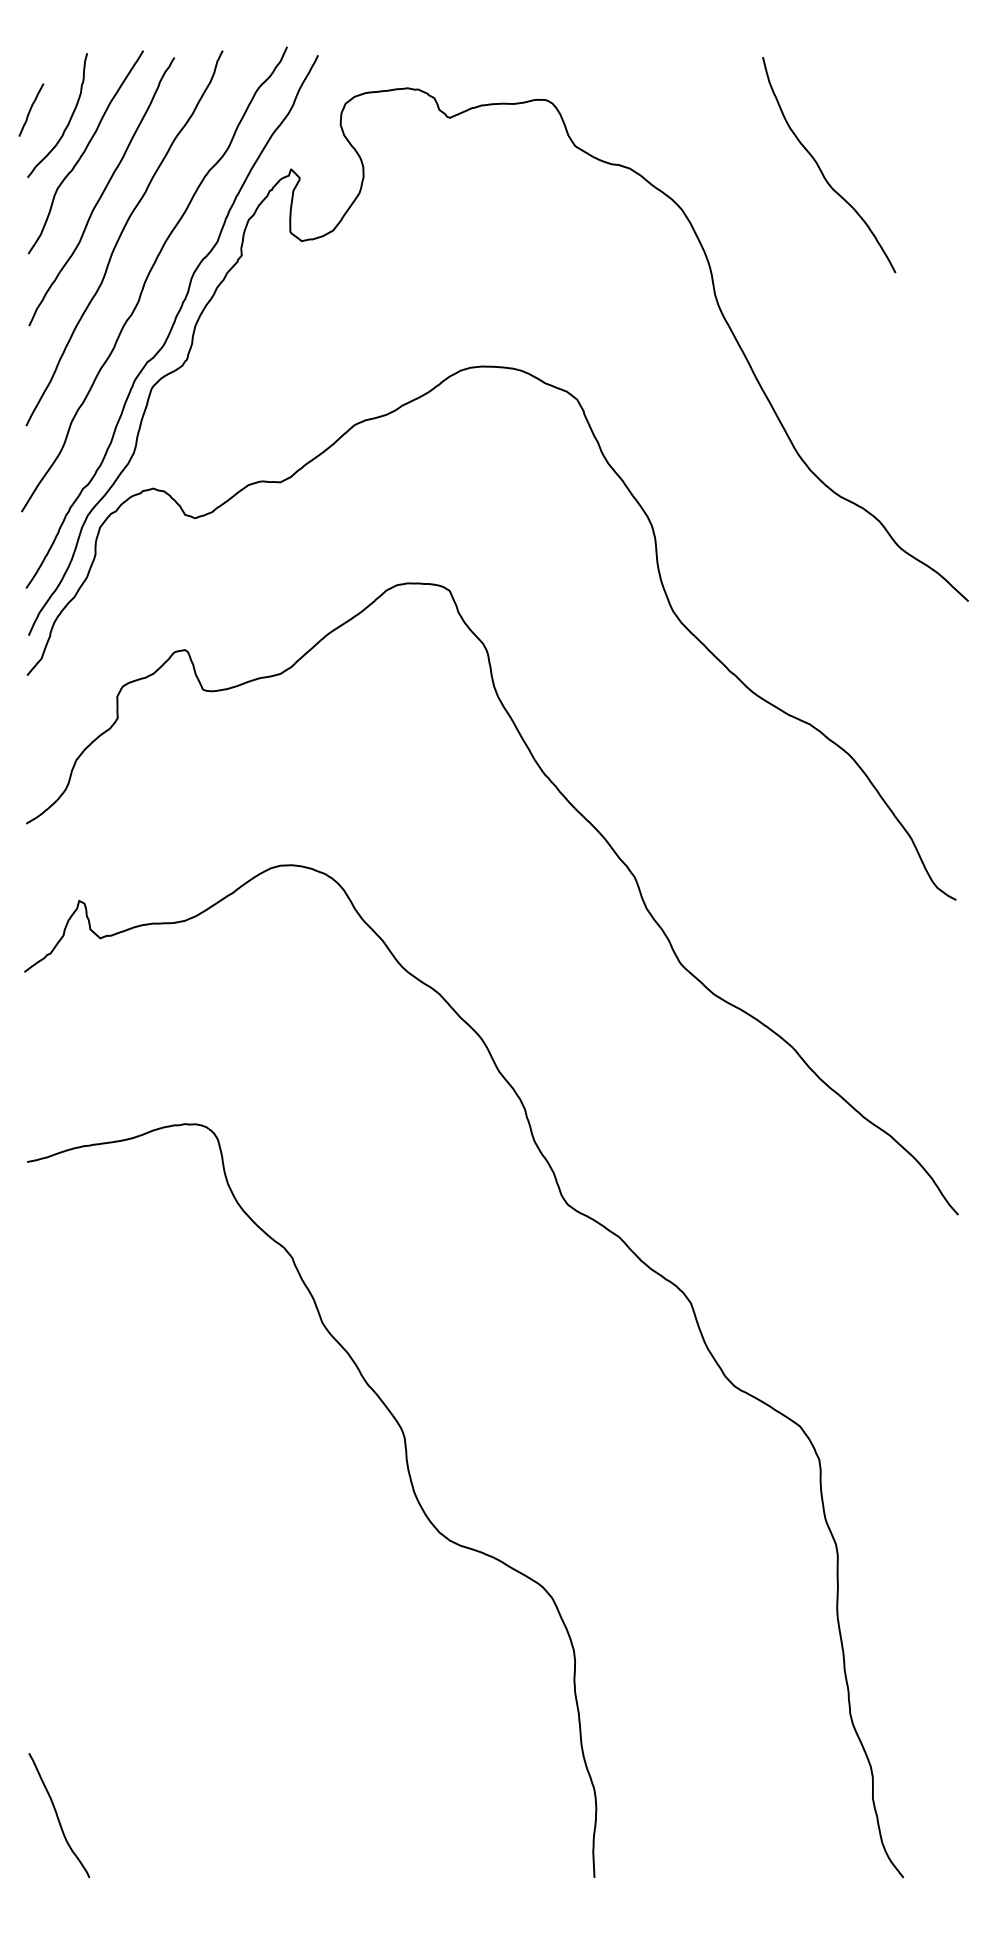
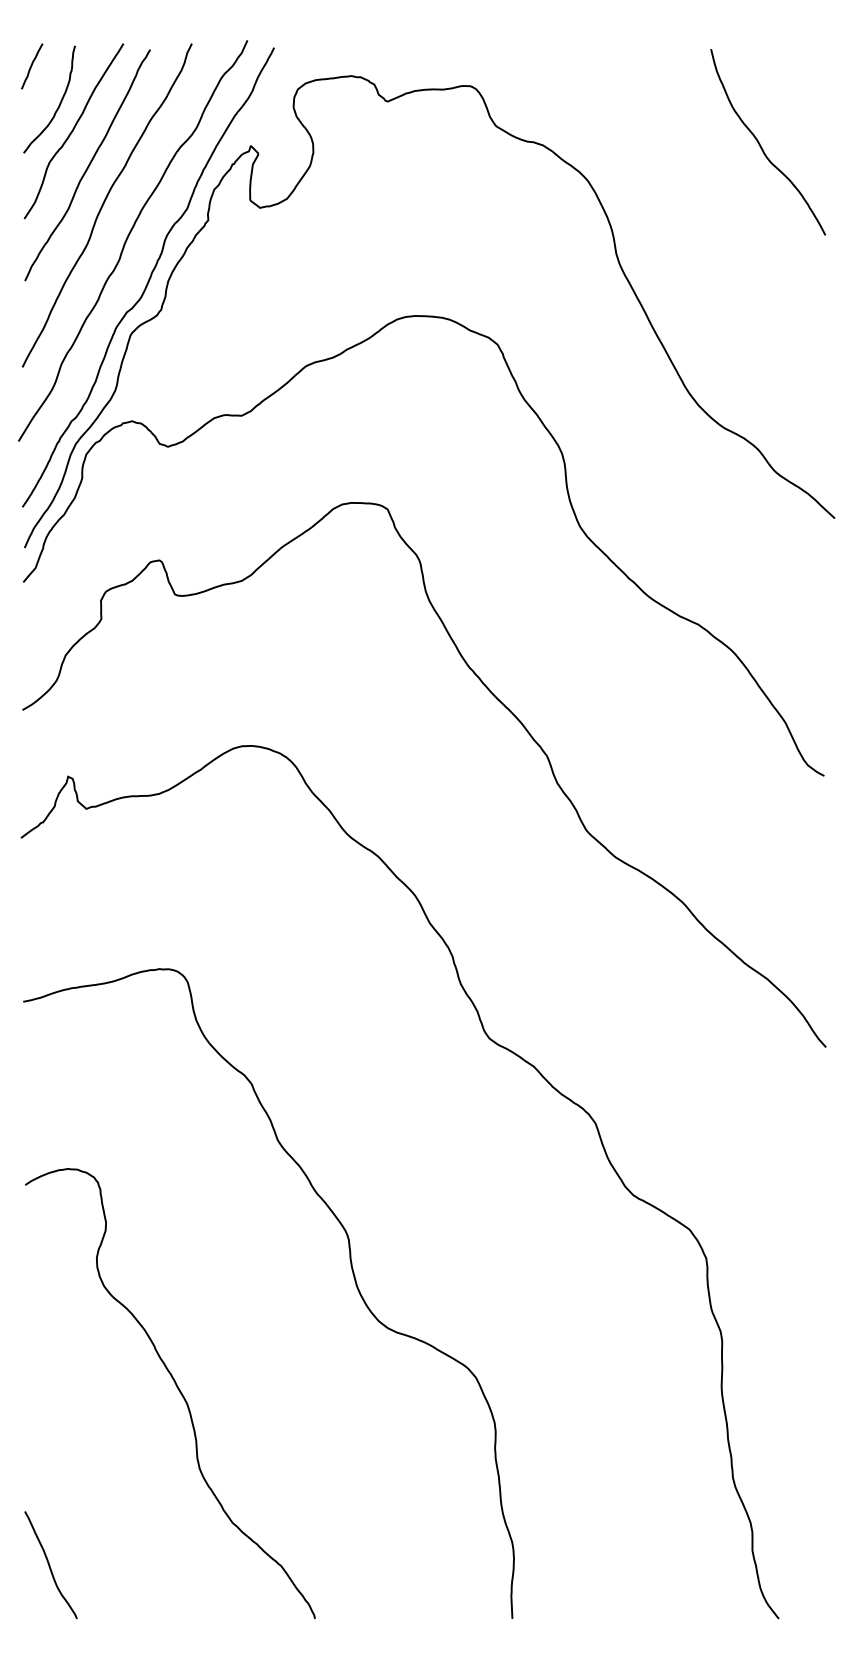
curve: (31, 109) -> (32, 65), moved
curve: (821, 169) -> (761, 146), moved
curve: (205, 1610) -> (177, 1388), added

